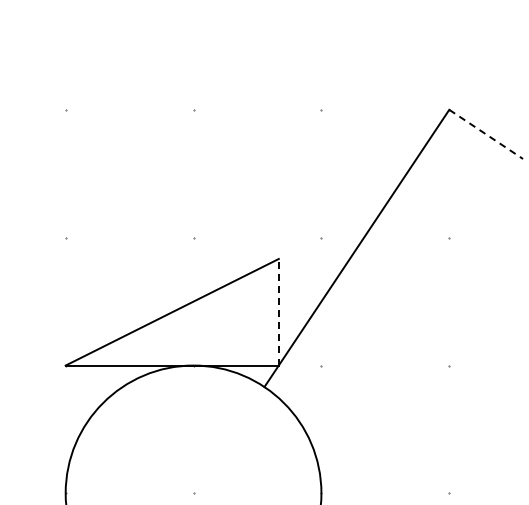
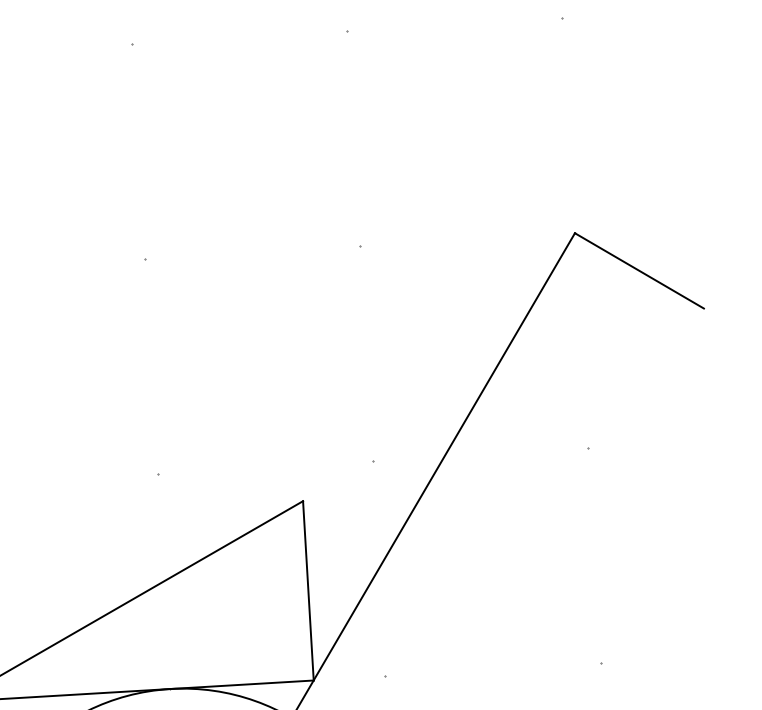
line: (486, 134) -> (640, 271), dashed -> solid
line: (278, 311) -> (307, 589), dashed -> solid

